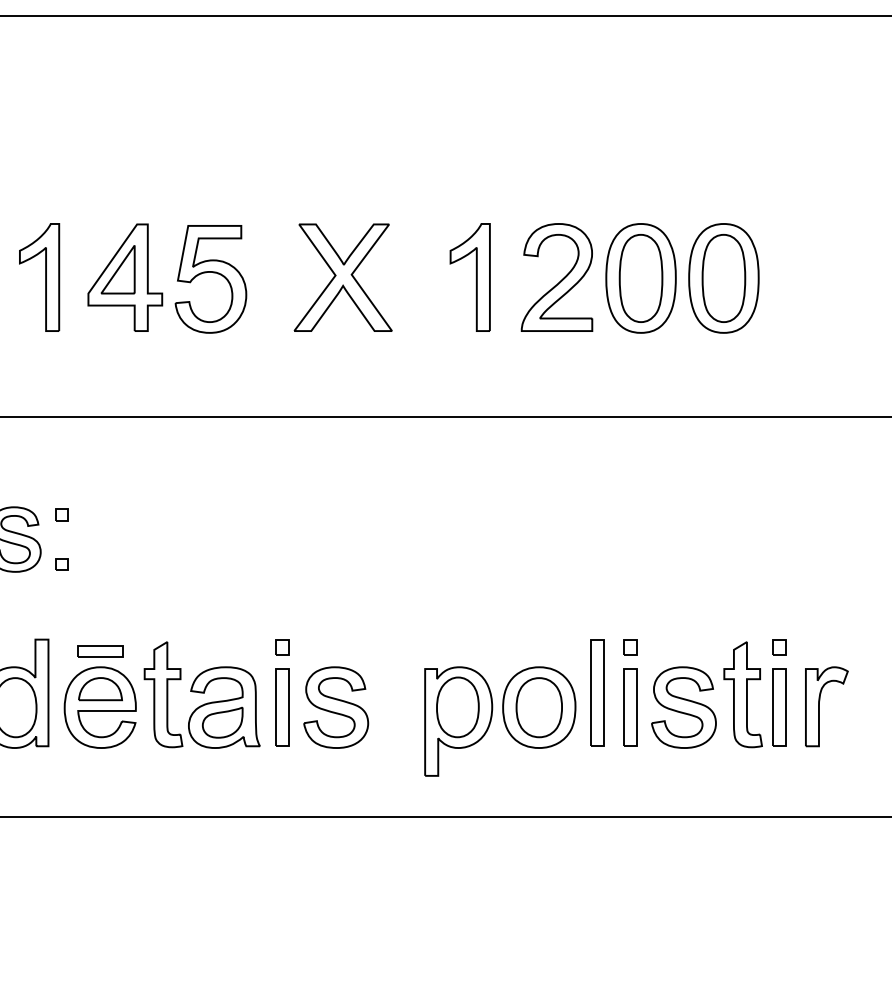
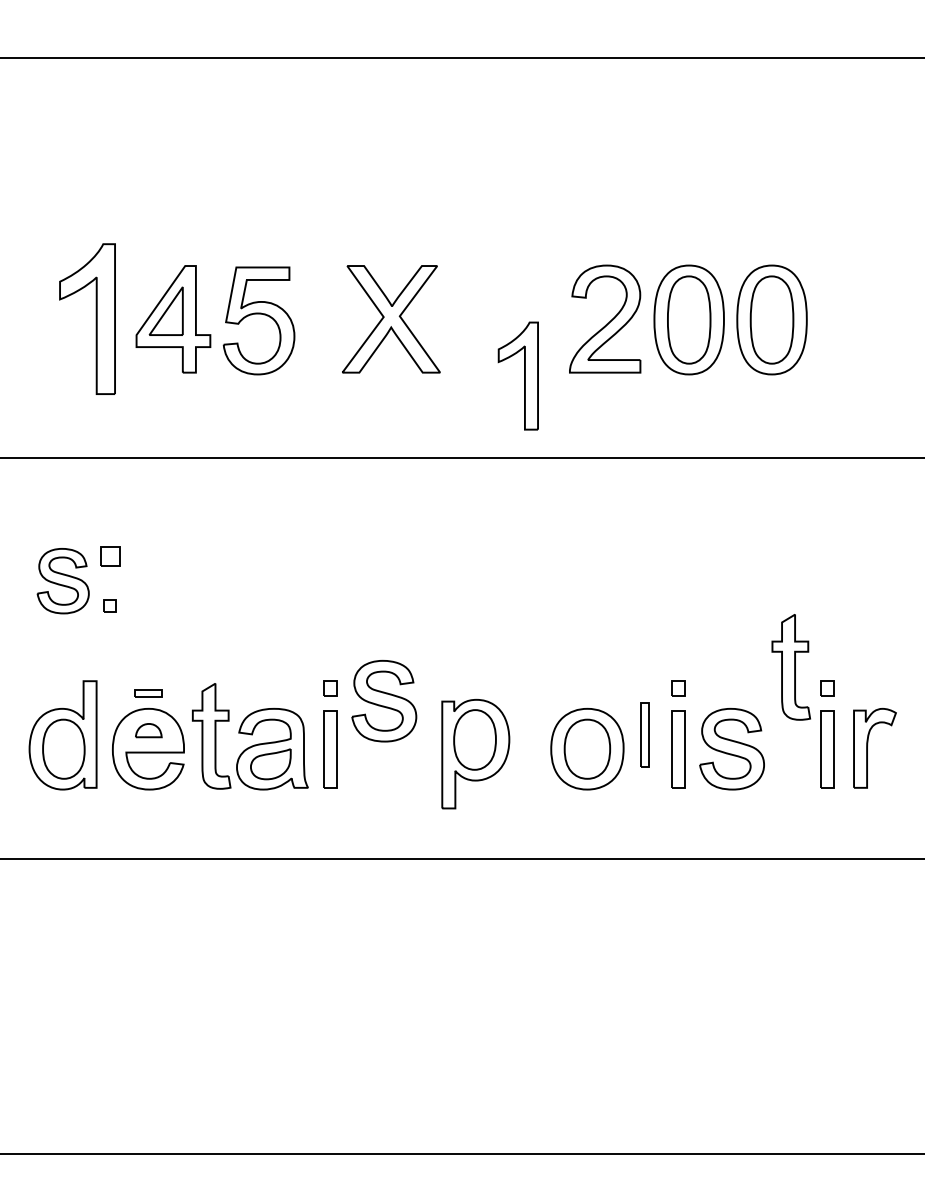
part: (39, 276) -> (87, 318), size x1.4
part: (476, 276) -> (524, 375), moved
part: (61, 513) -> (109, 555), size x1.6
part: (100, 651) -> (148, 693), size x0.6
part: (100, 688) -> (148, 730), size x0.6
part: (597, 692) -> (645, 734), size x0.6
part: (742, 694) -> (790, 667), moved
part: (336, 707) -> (384, 701), moved
part: (458, 721) -> (475, 754), moved

